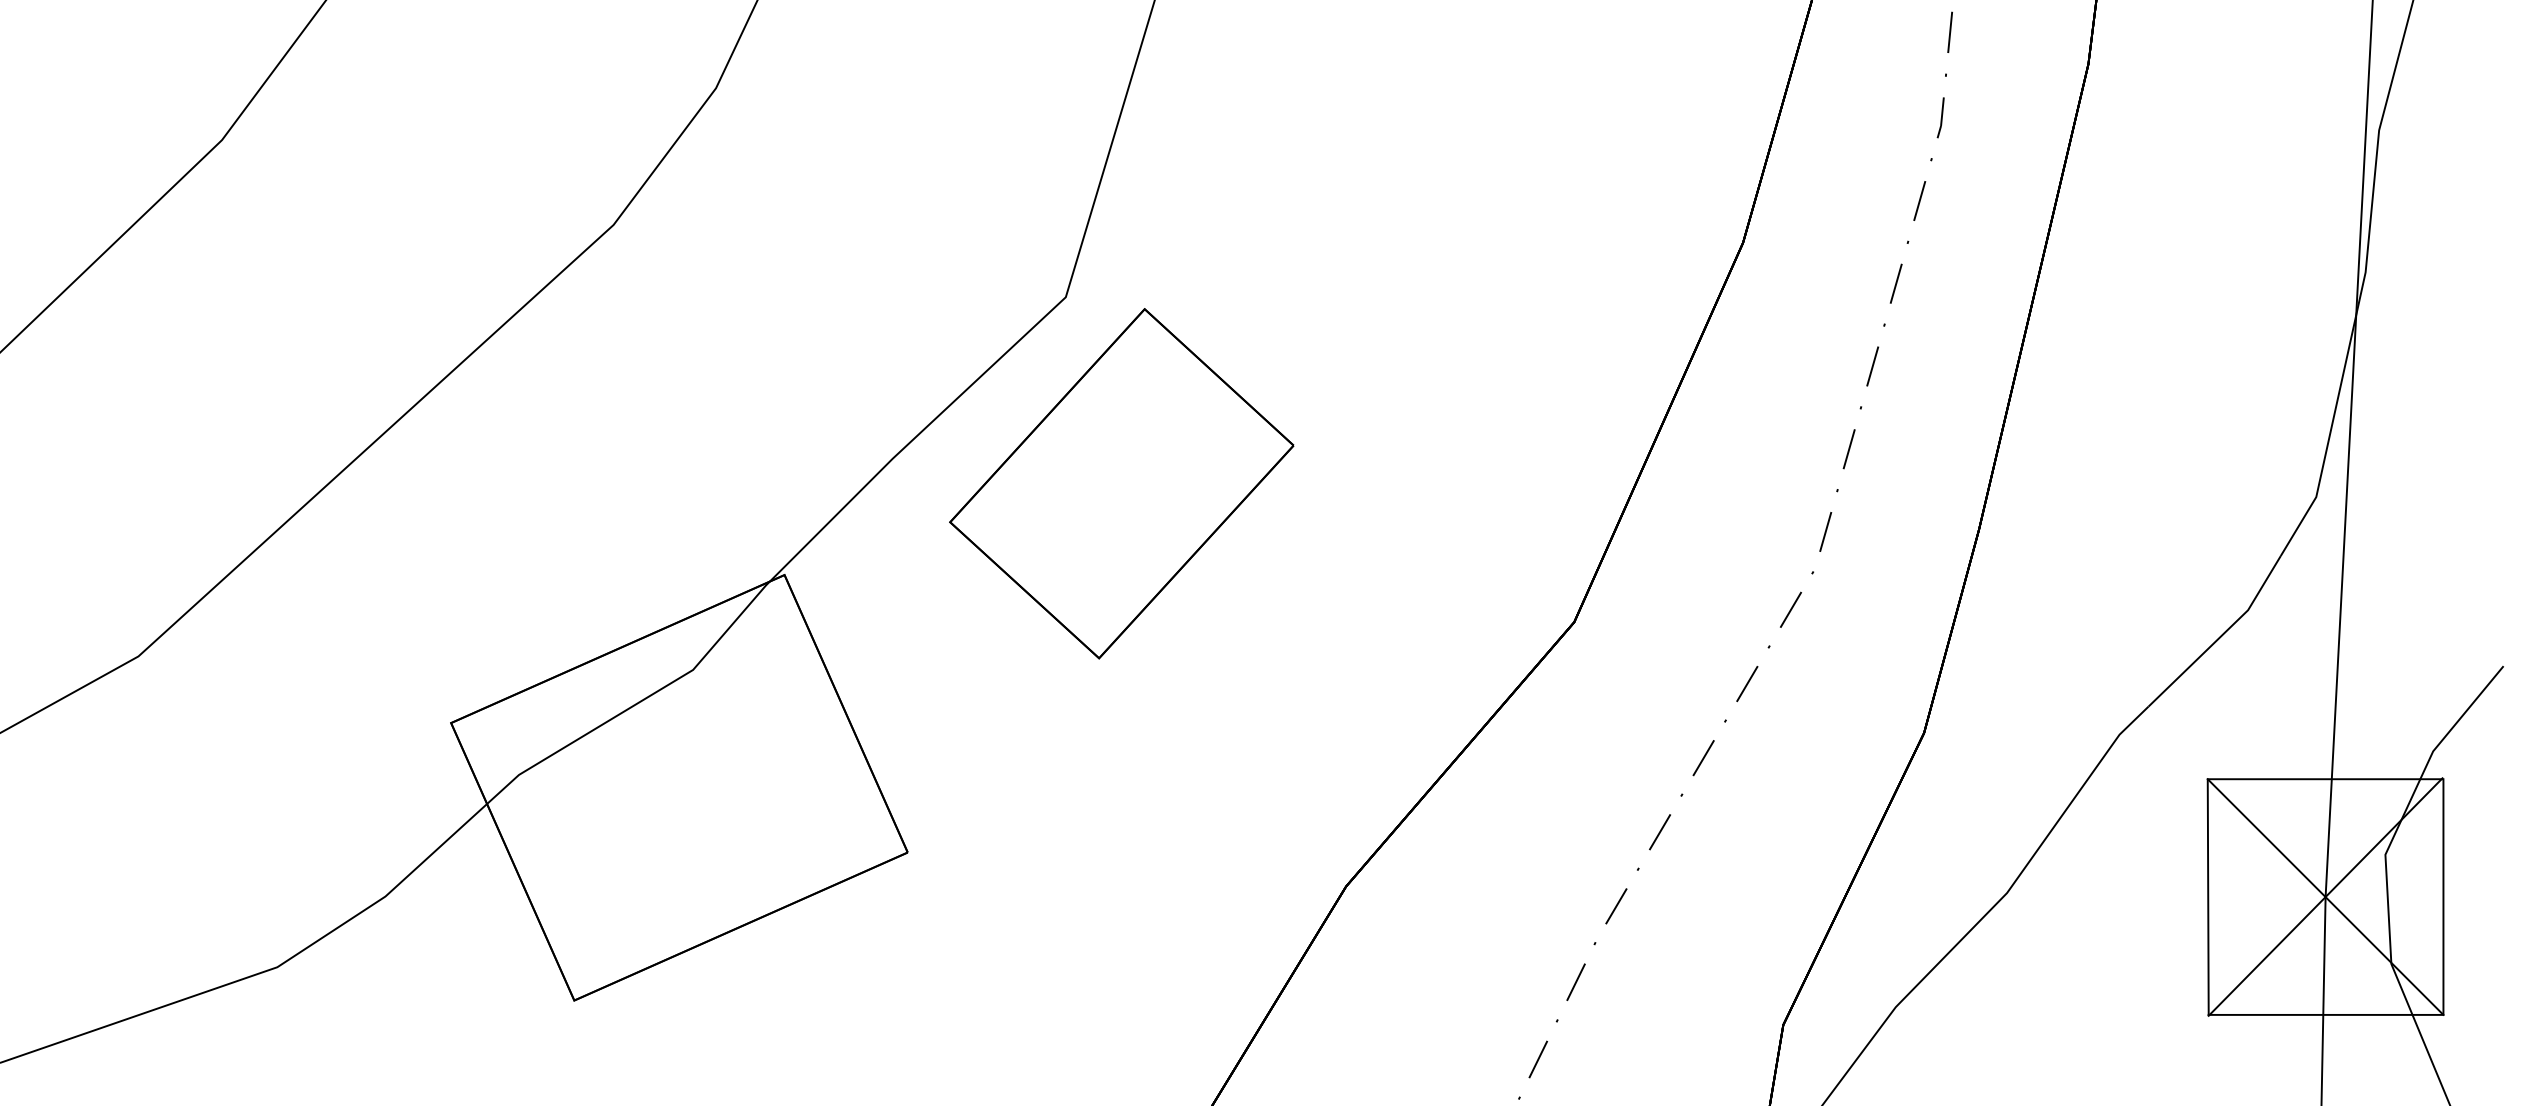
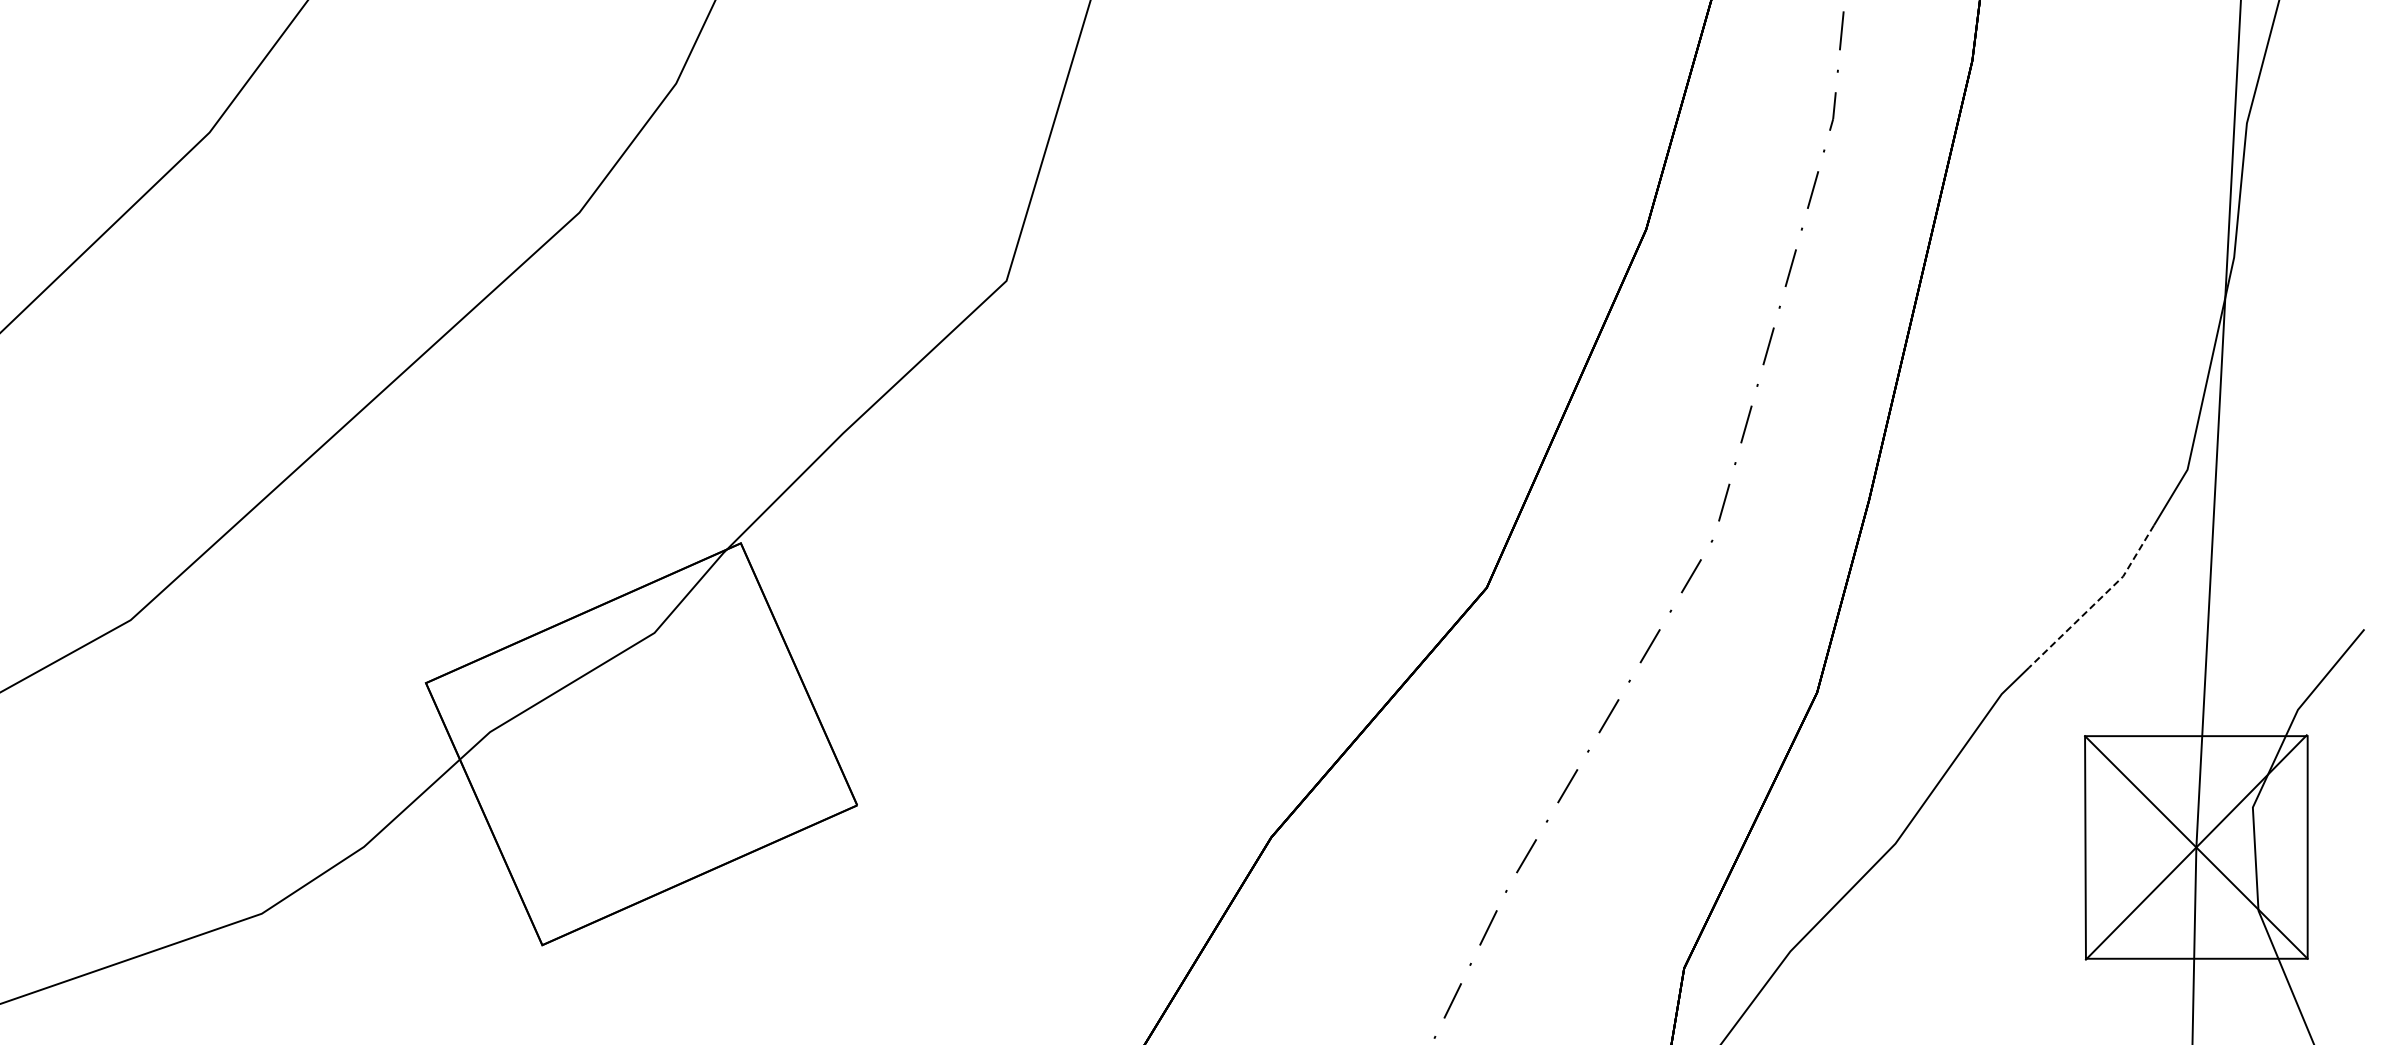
part: (1121, 484) -> (1059, 457), removed
line: (2221, 635) -> (2098, 600), solid -> dashed

